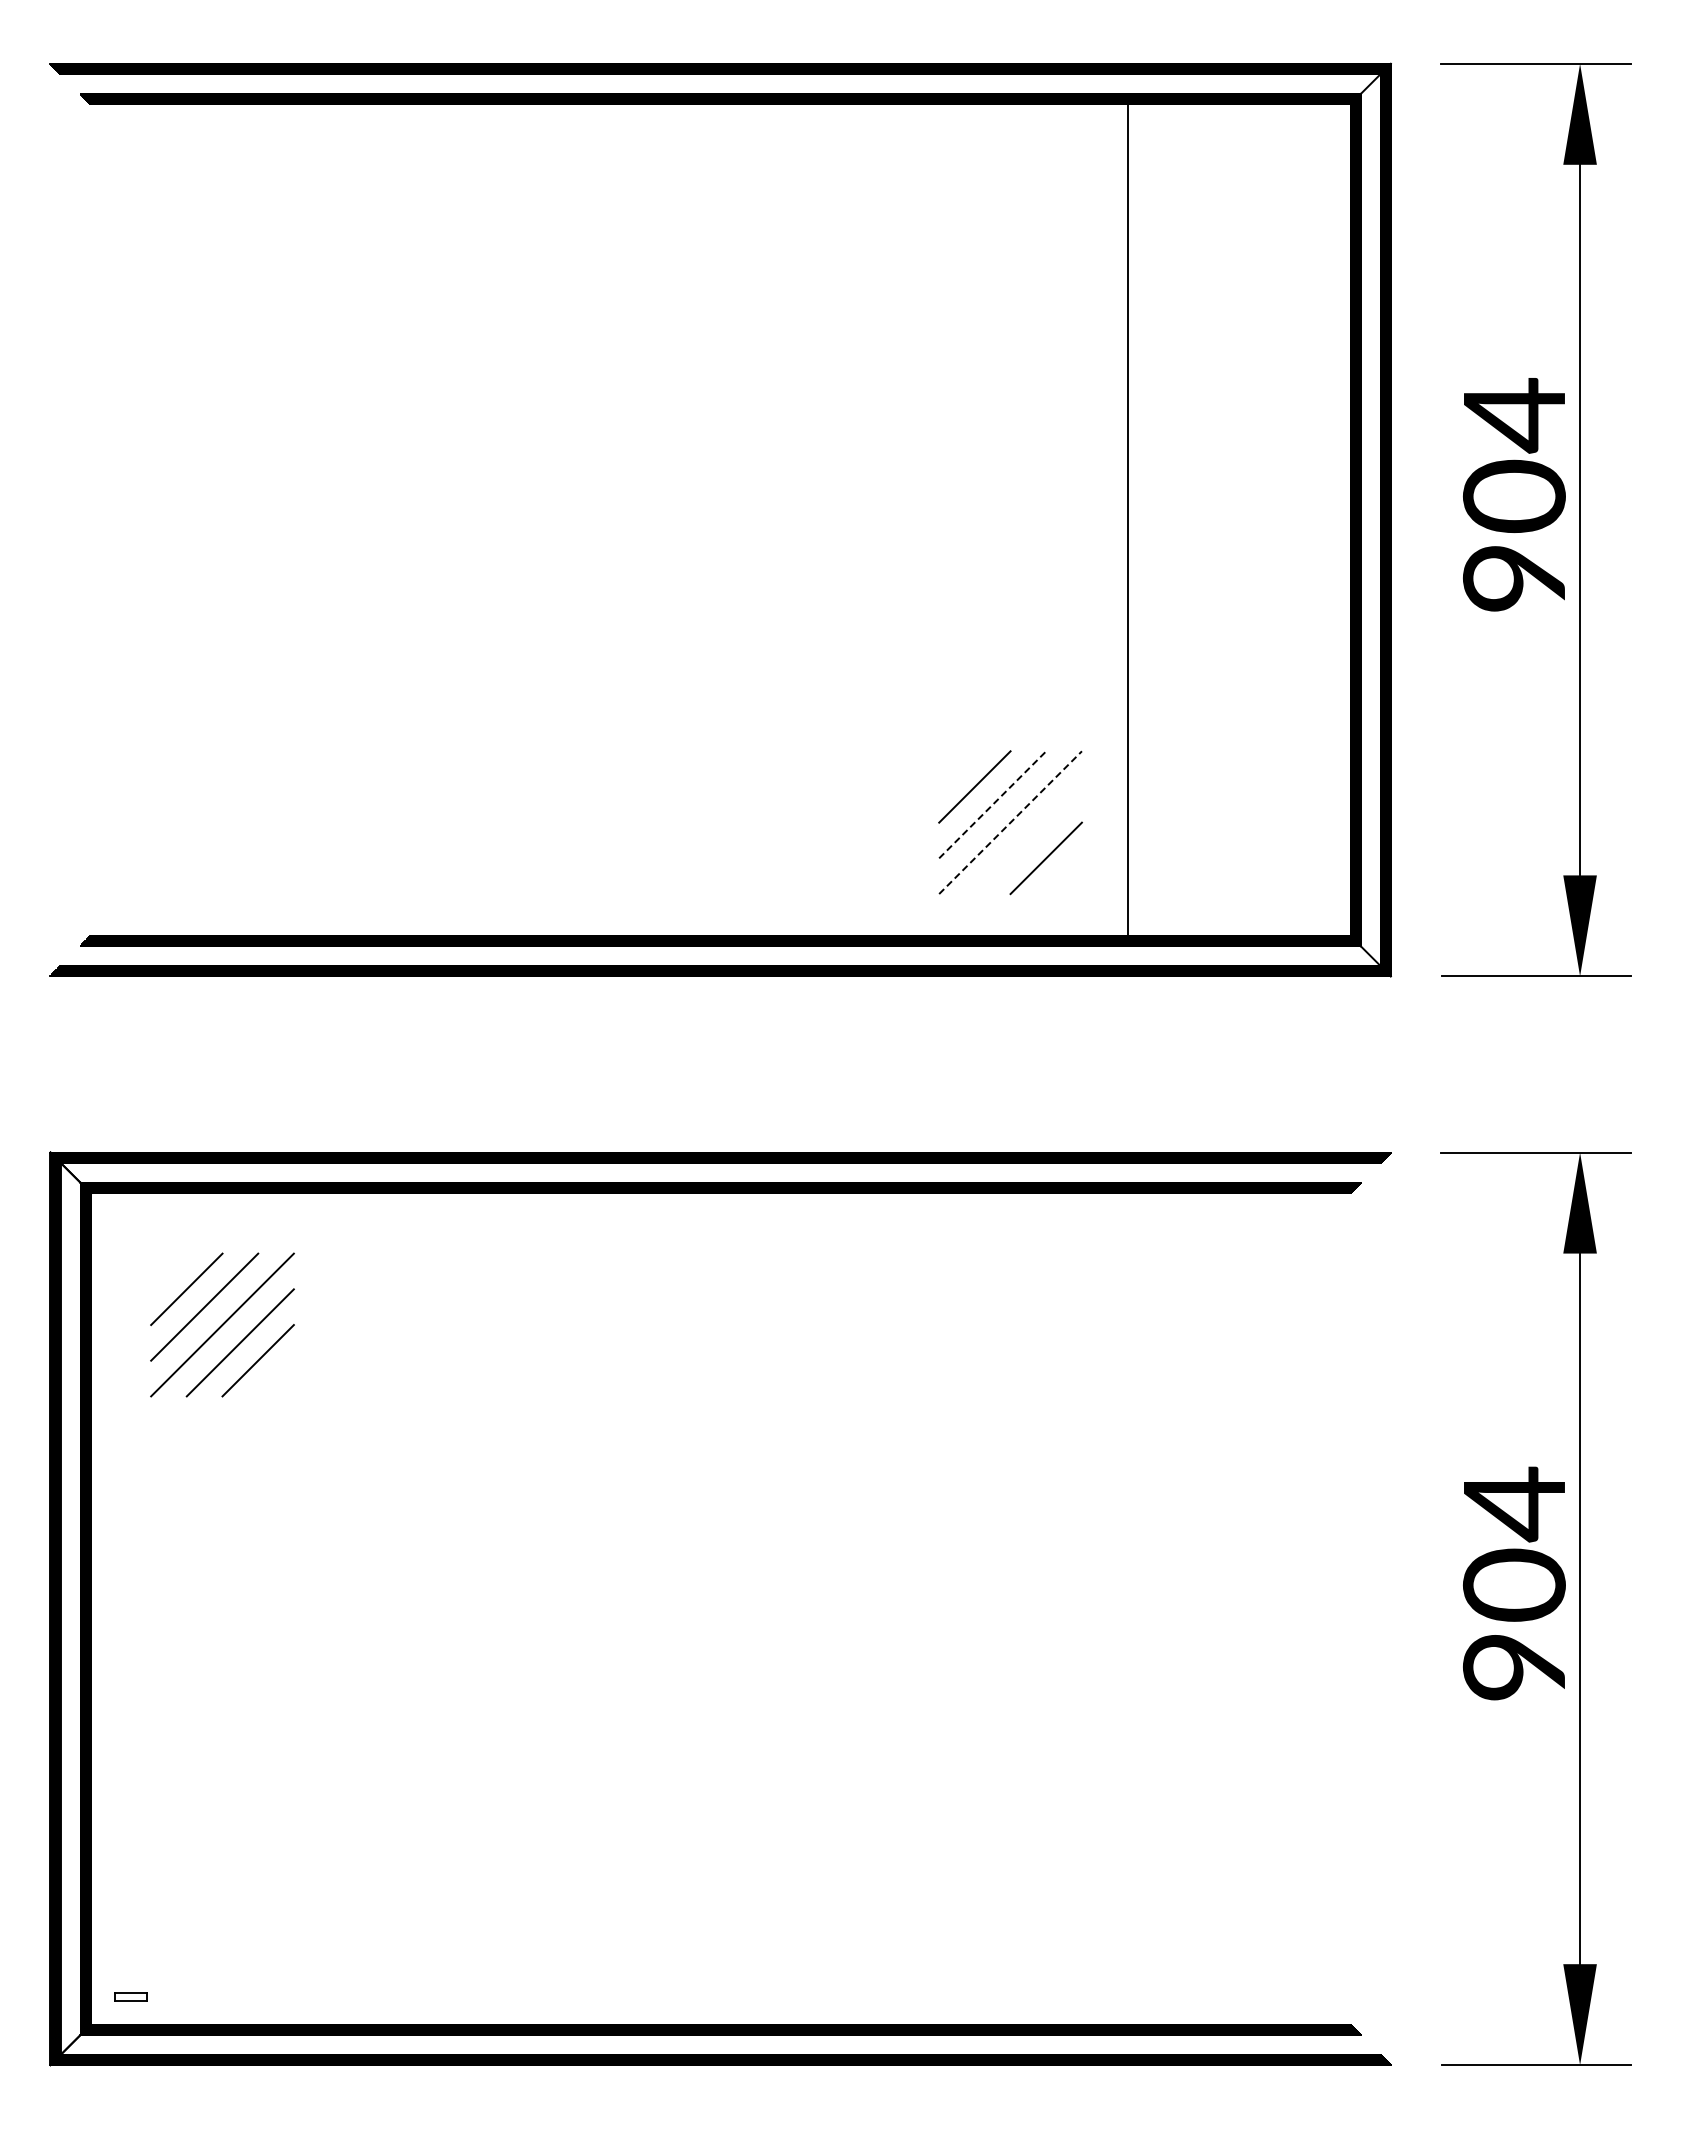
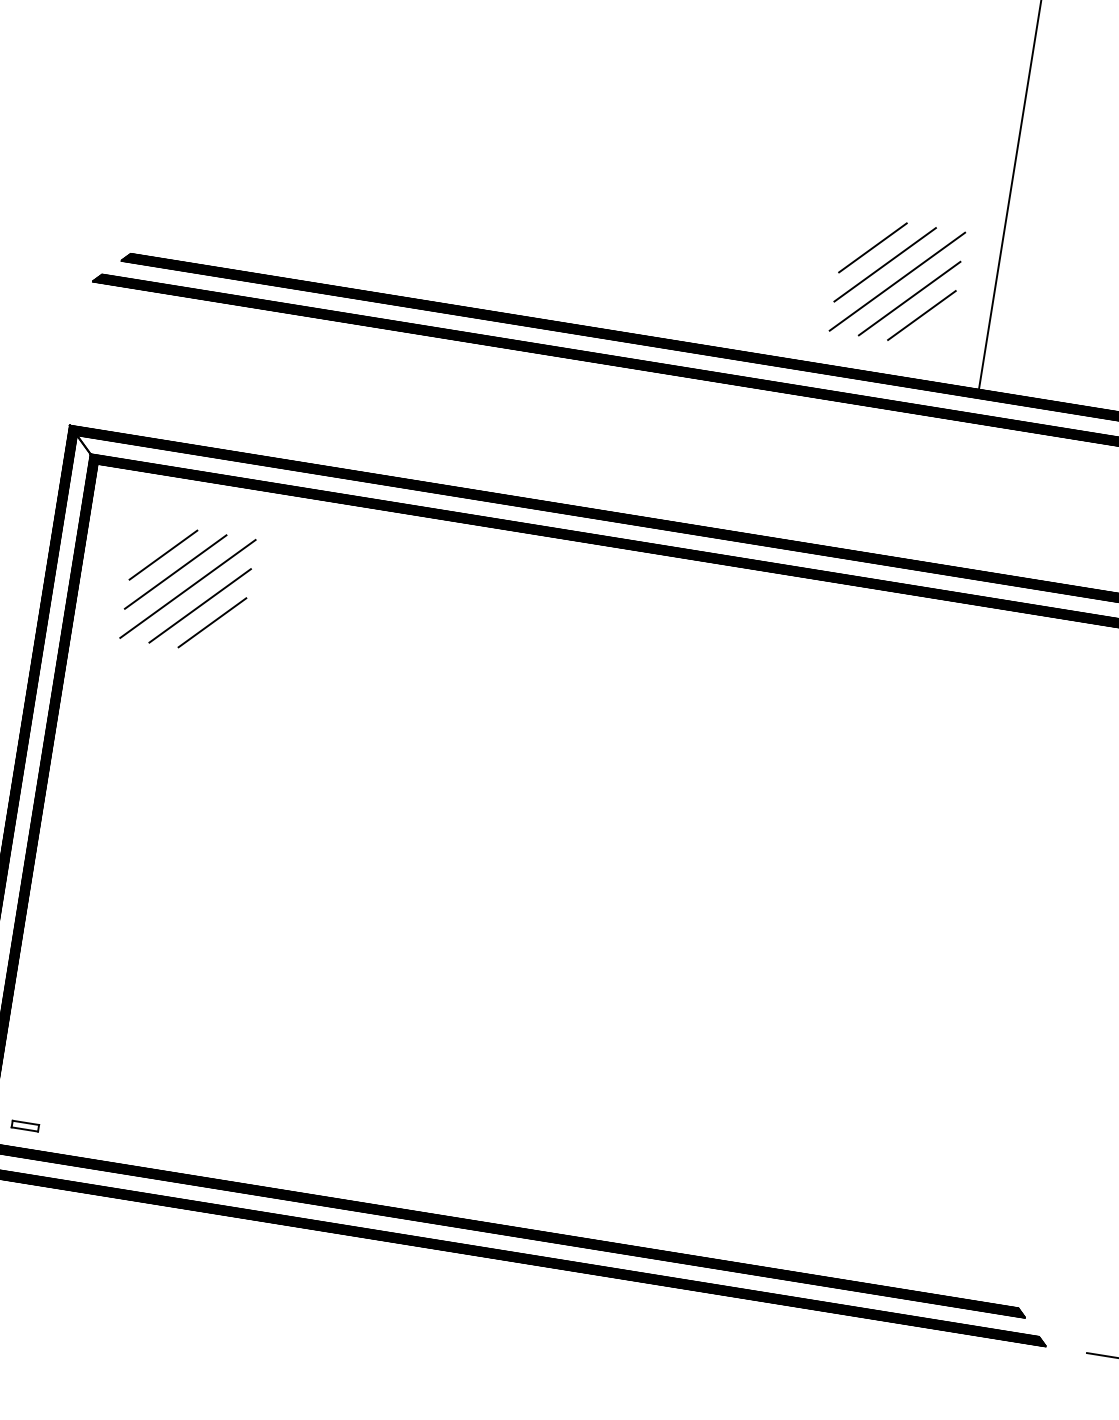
line: (992, 804) -> (885, 264), dashed -> solid
line: (1010, 822) -> (897, 281), dashed -> solid
line: (1027, 840) -> (908, 298), added

